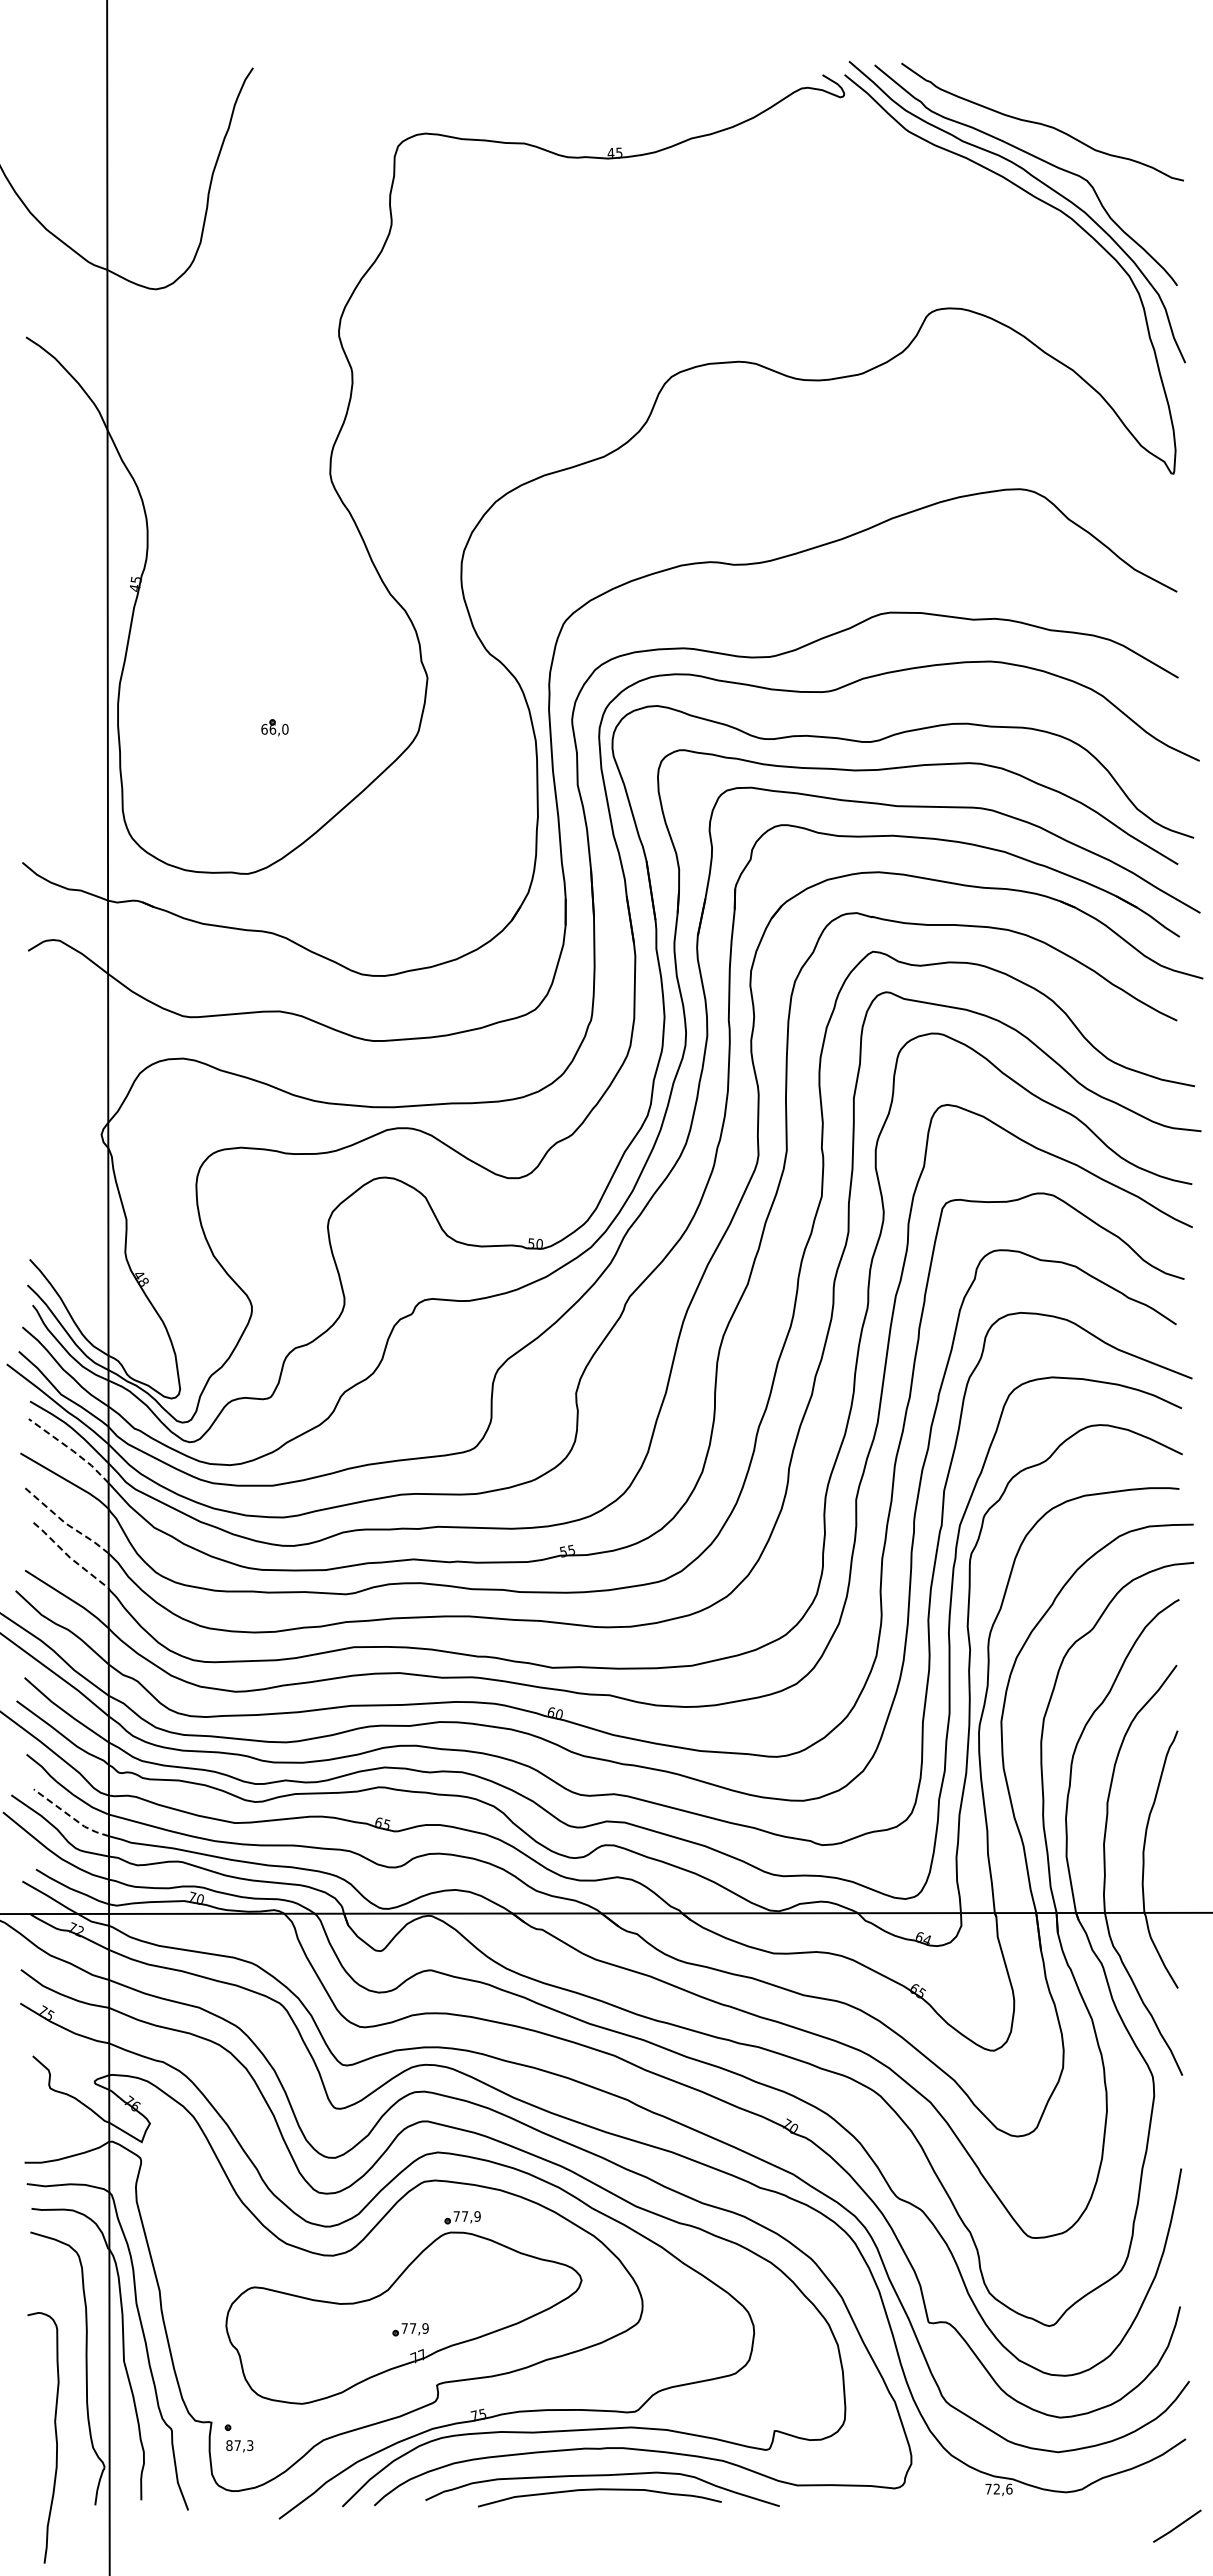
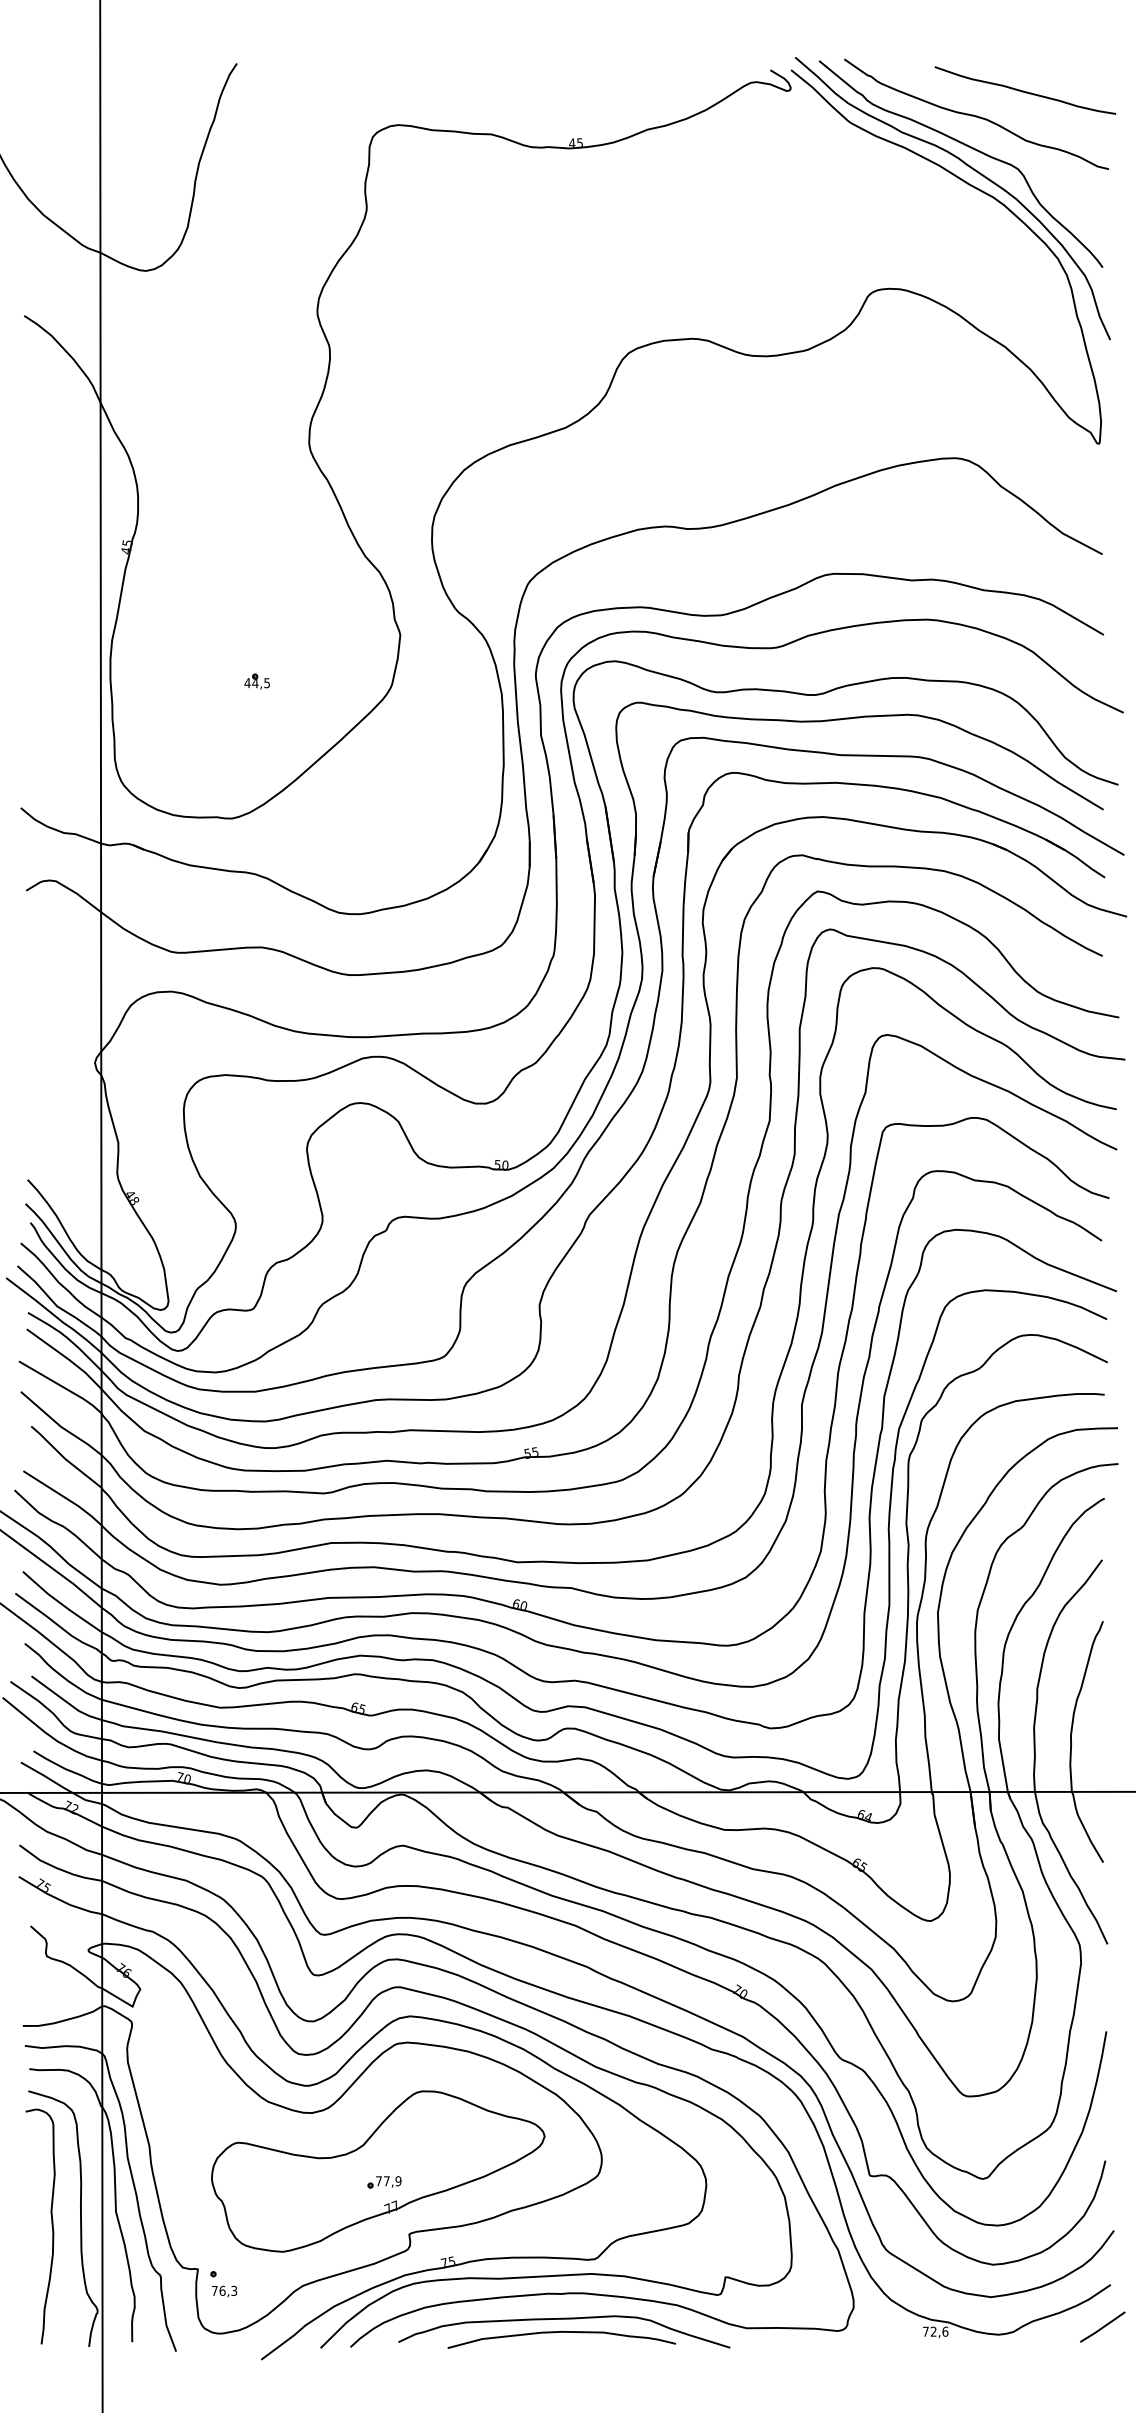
curve: (1094, 97) -> (1025, 91), added
text: (274, 728) -> (256, 682), 66,0 -> 44,5
line: (71, 1449) -> (66, 1357), dashed -> solid
line: (64, 1522) -> (60, 1426), dashed -> solid
line: (69, 1556) -> (64, 1458), dashed -> solid
line: (70, 1816) -> (65, 1701), dashed -> solid
part: (462, 2217) -> (433, 2077), removed
curve: (55, 2437) -> (51, 2226), moved
text: (233, 2445) -> (218, 2290), 87,3 -> 76,3
line: (1177, 2525) -> (1102, 2326), moved

